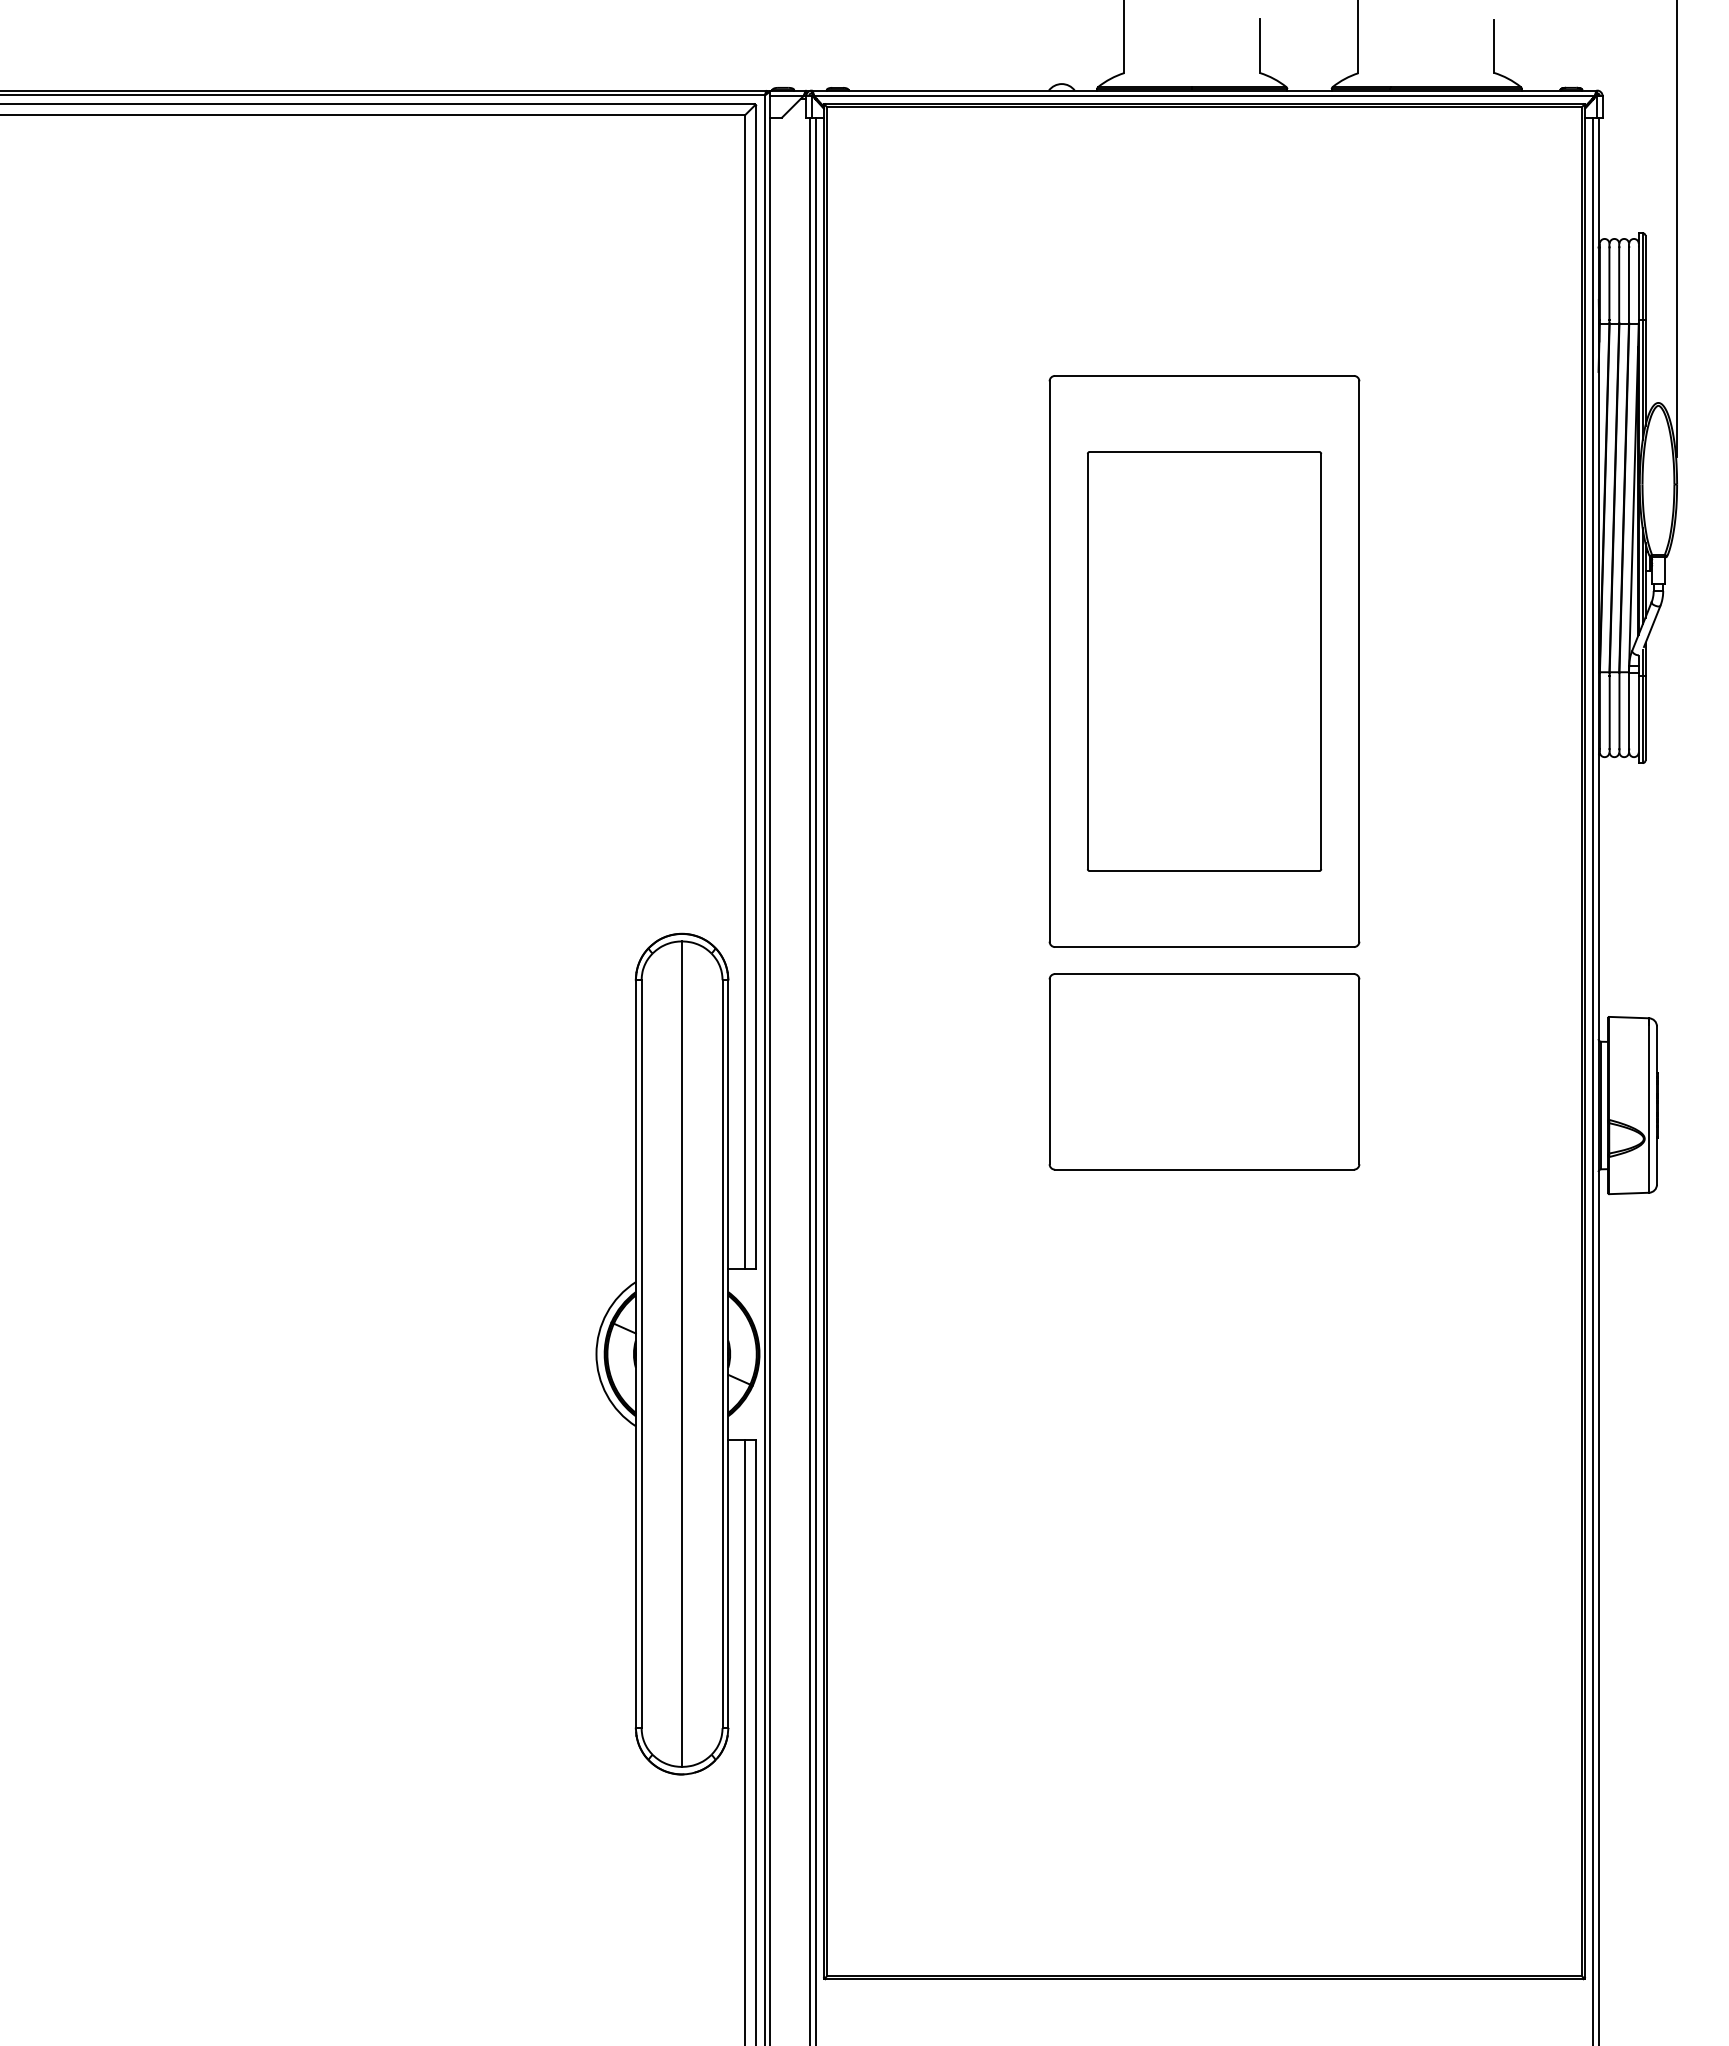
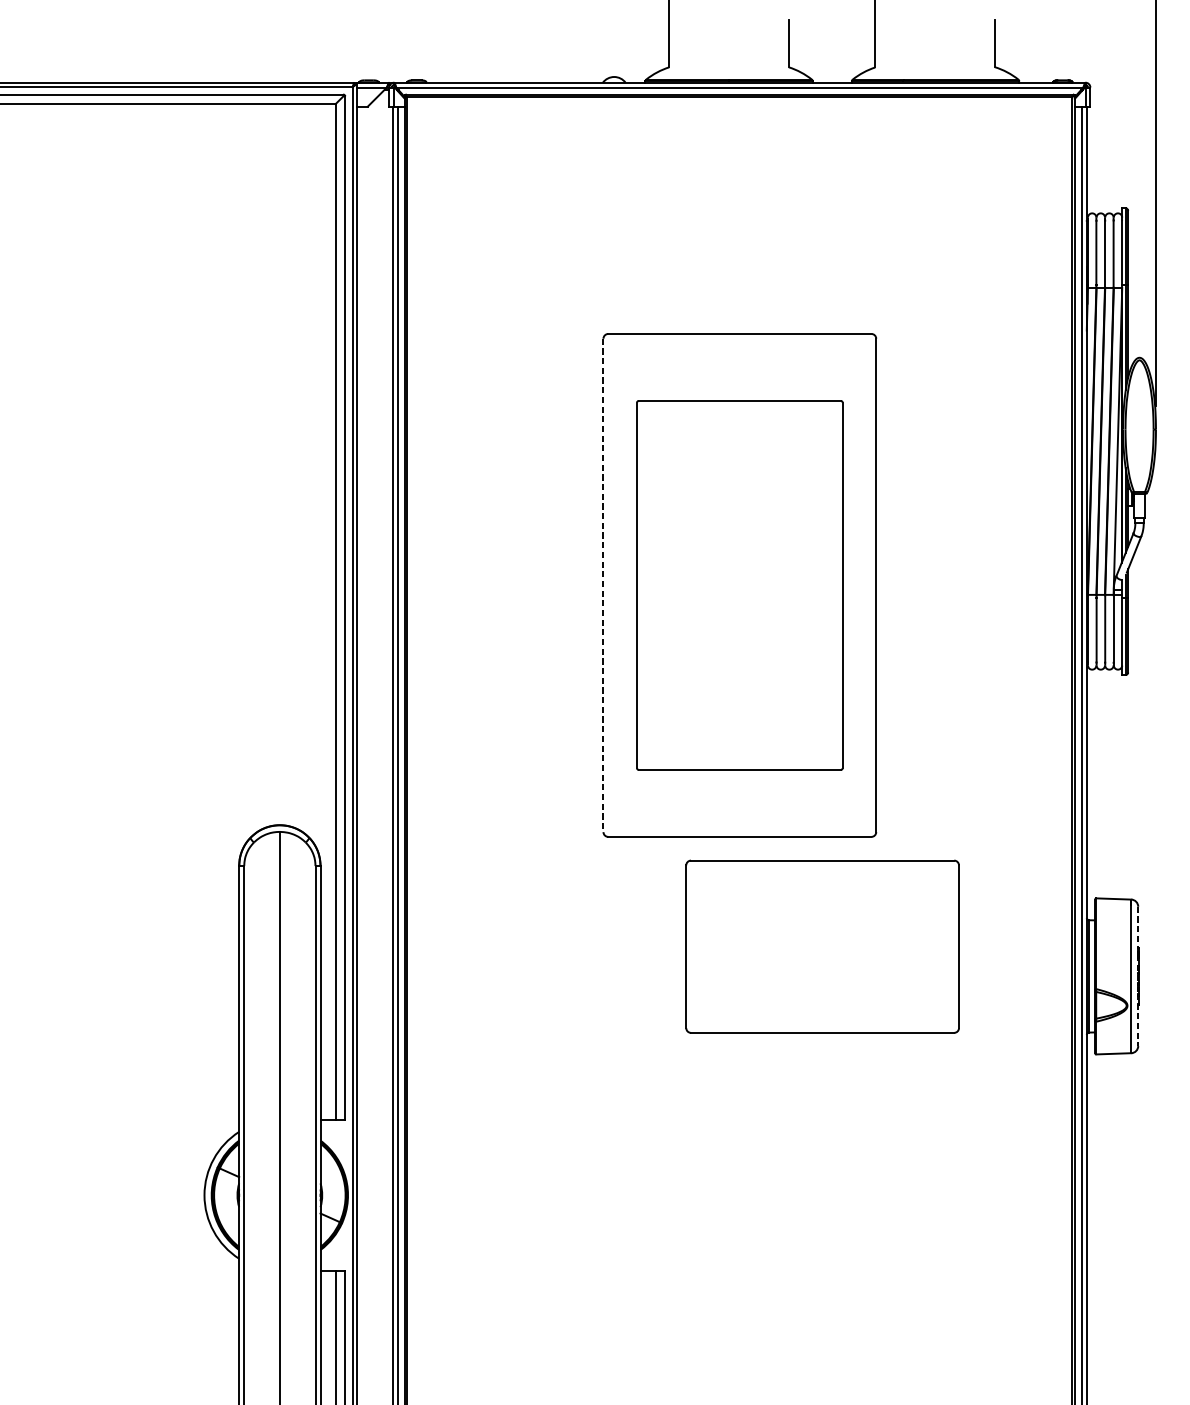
line: (1049, 662) -> (603, 586), solid -> dashed
part: (1204, 1071) -> (822, 946), moved
line: (1656, 1106) -> (1137, 977), solid -> dashed

